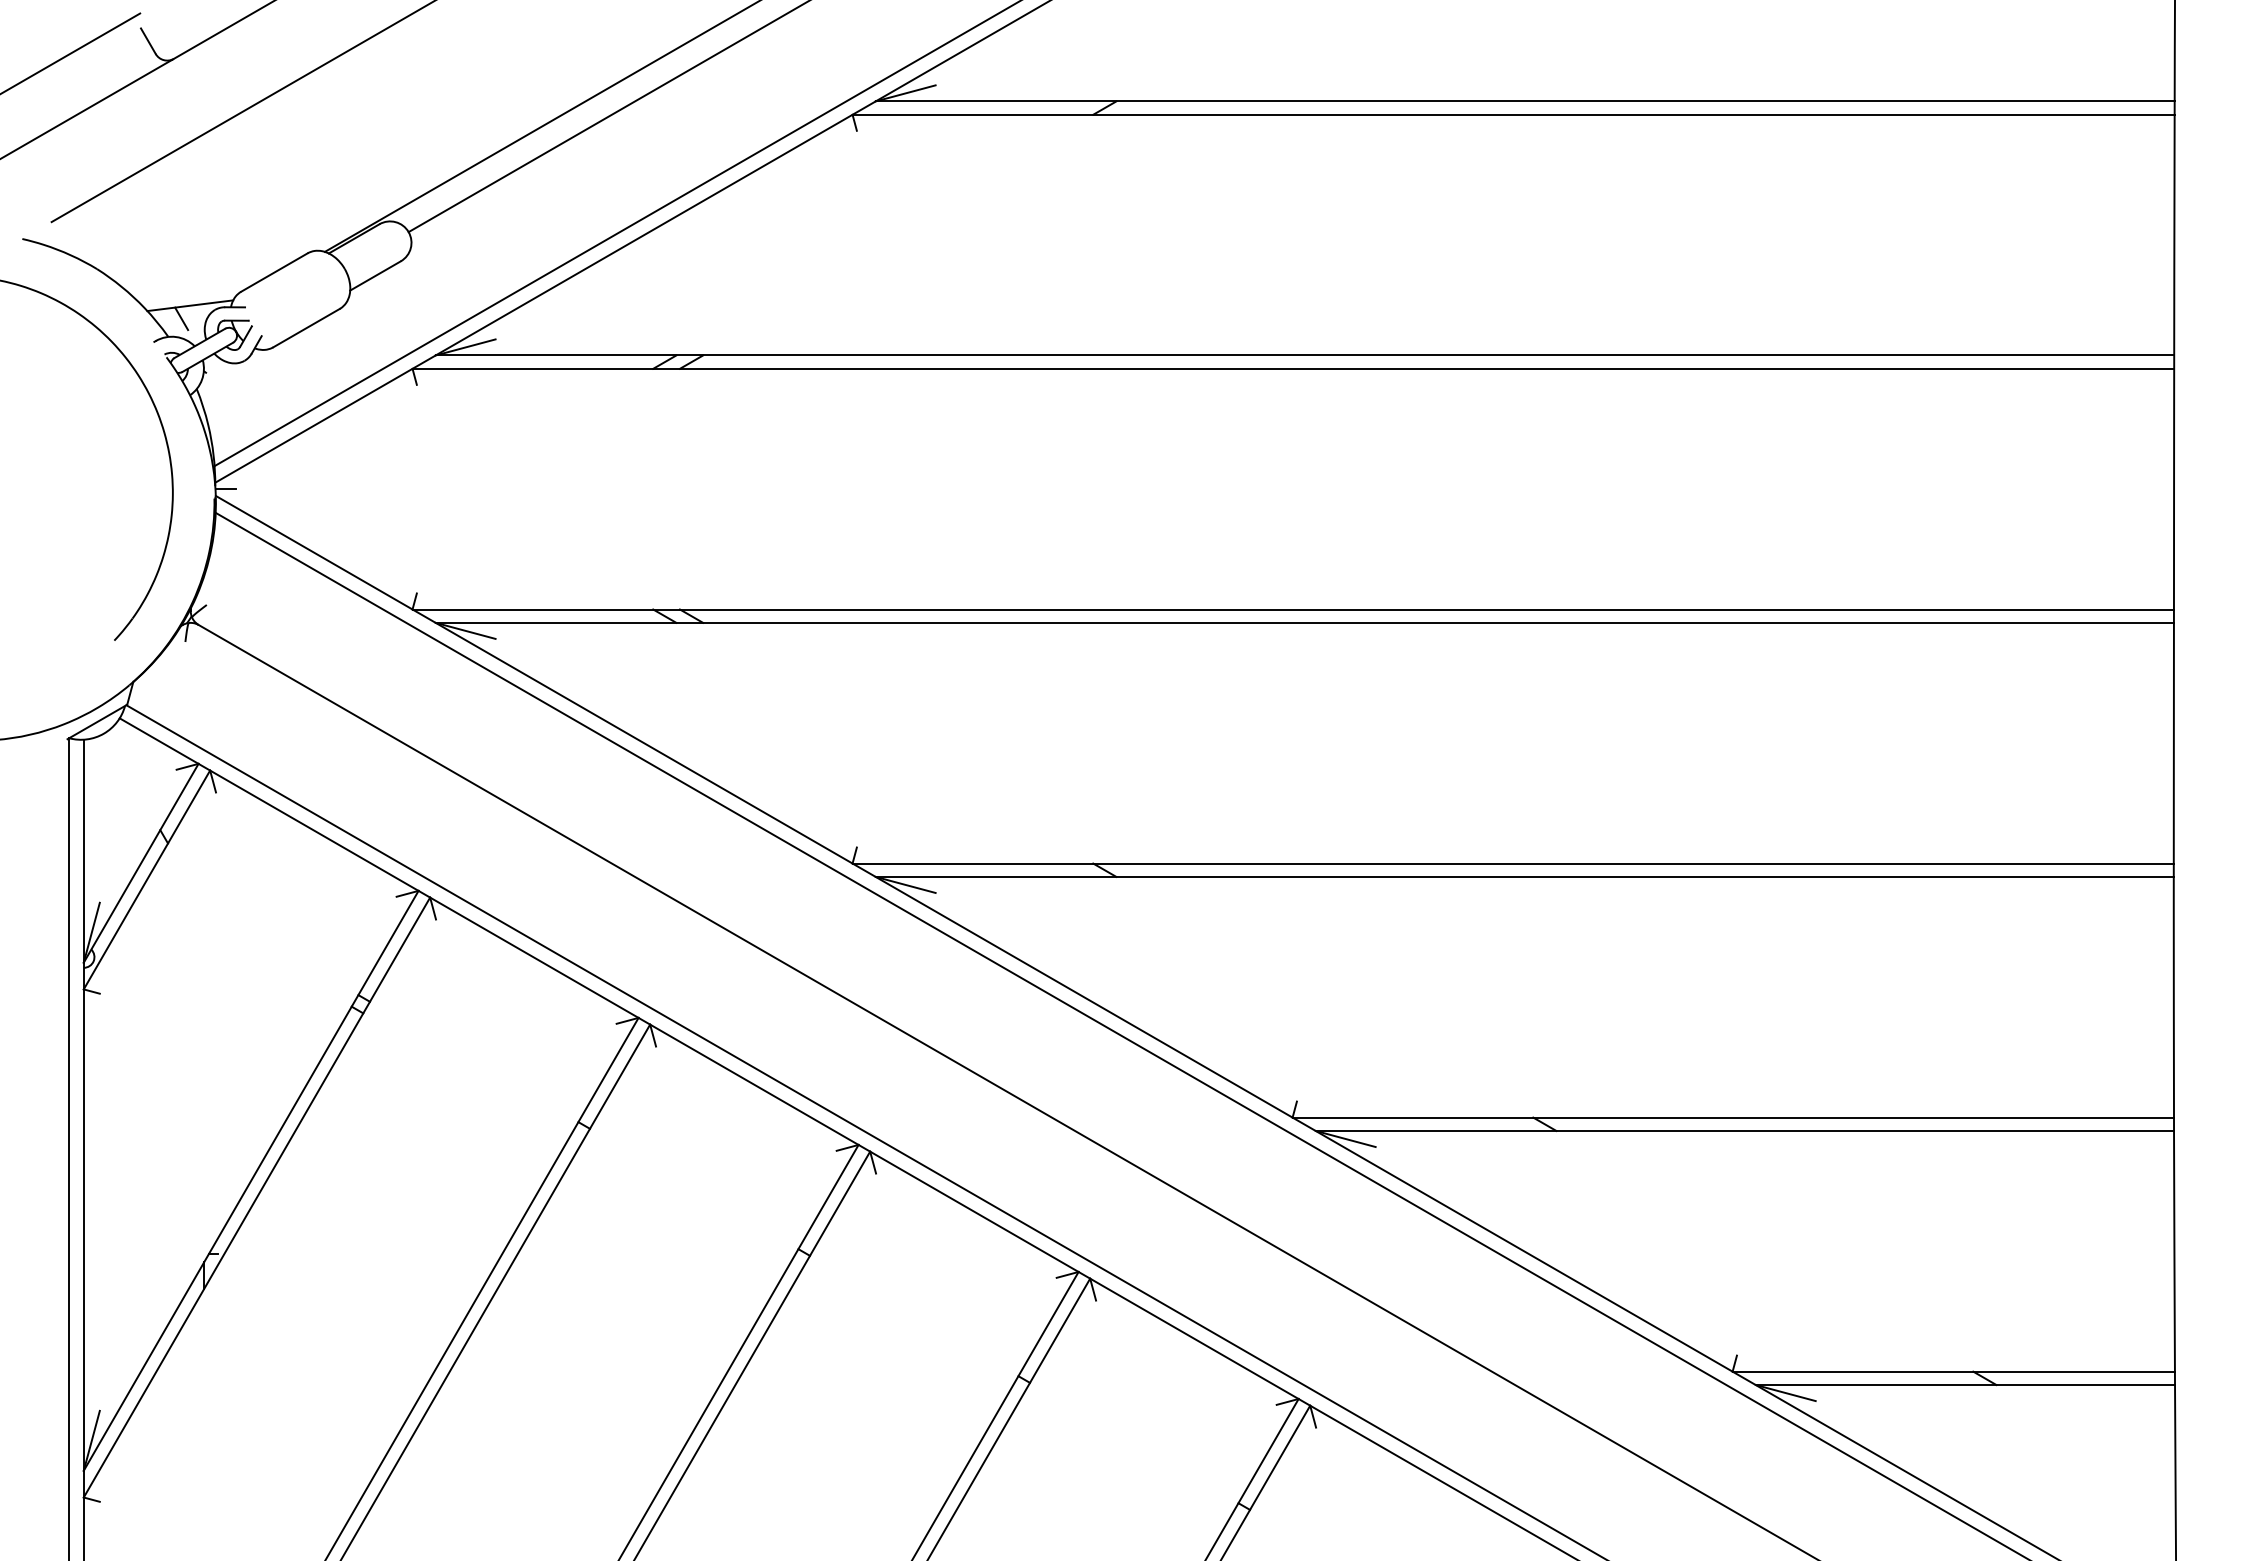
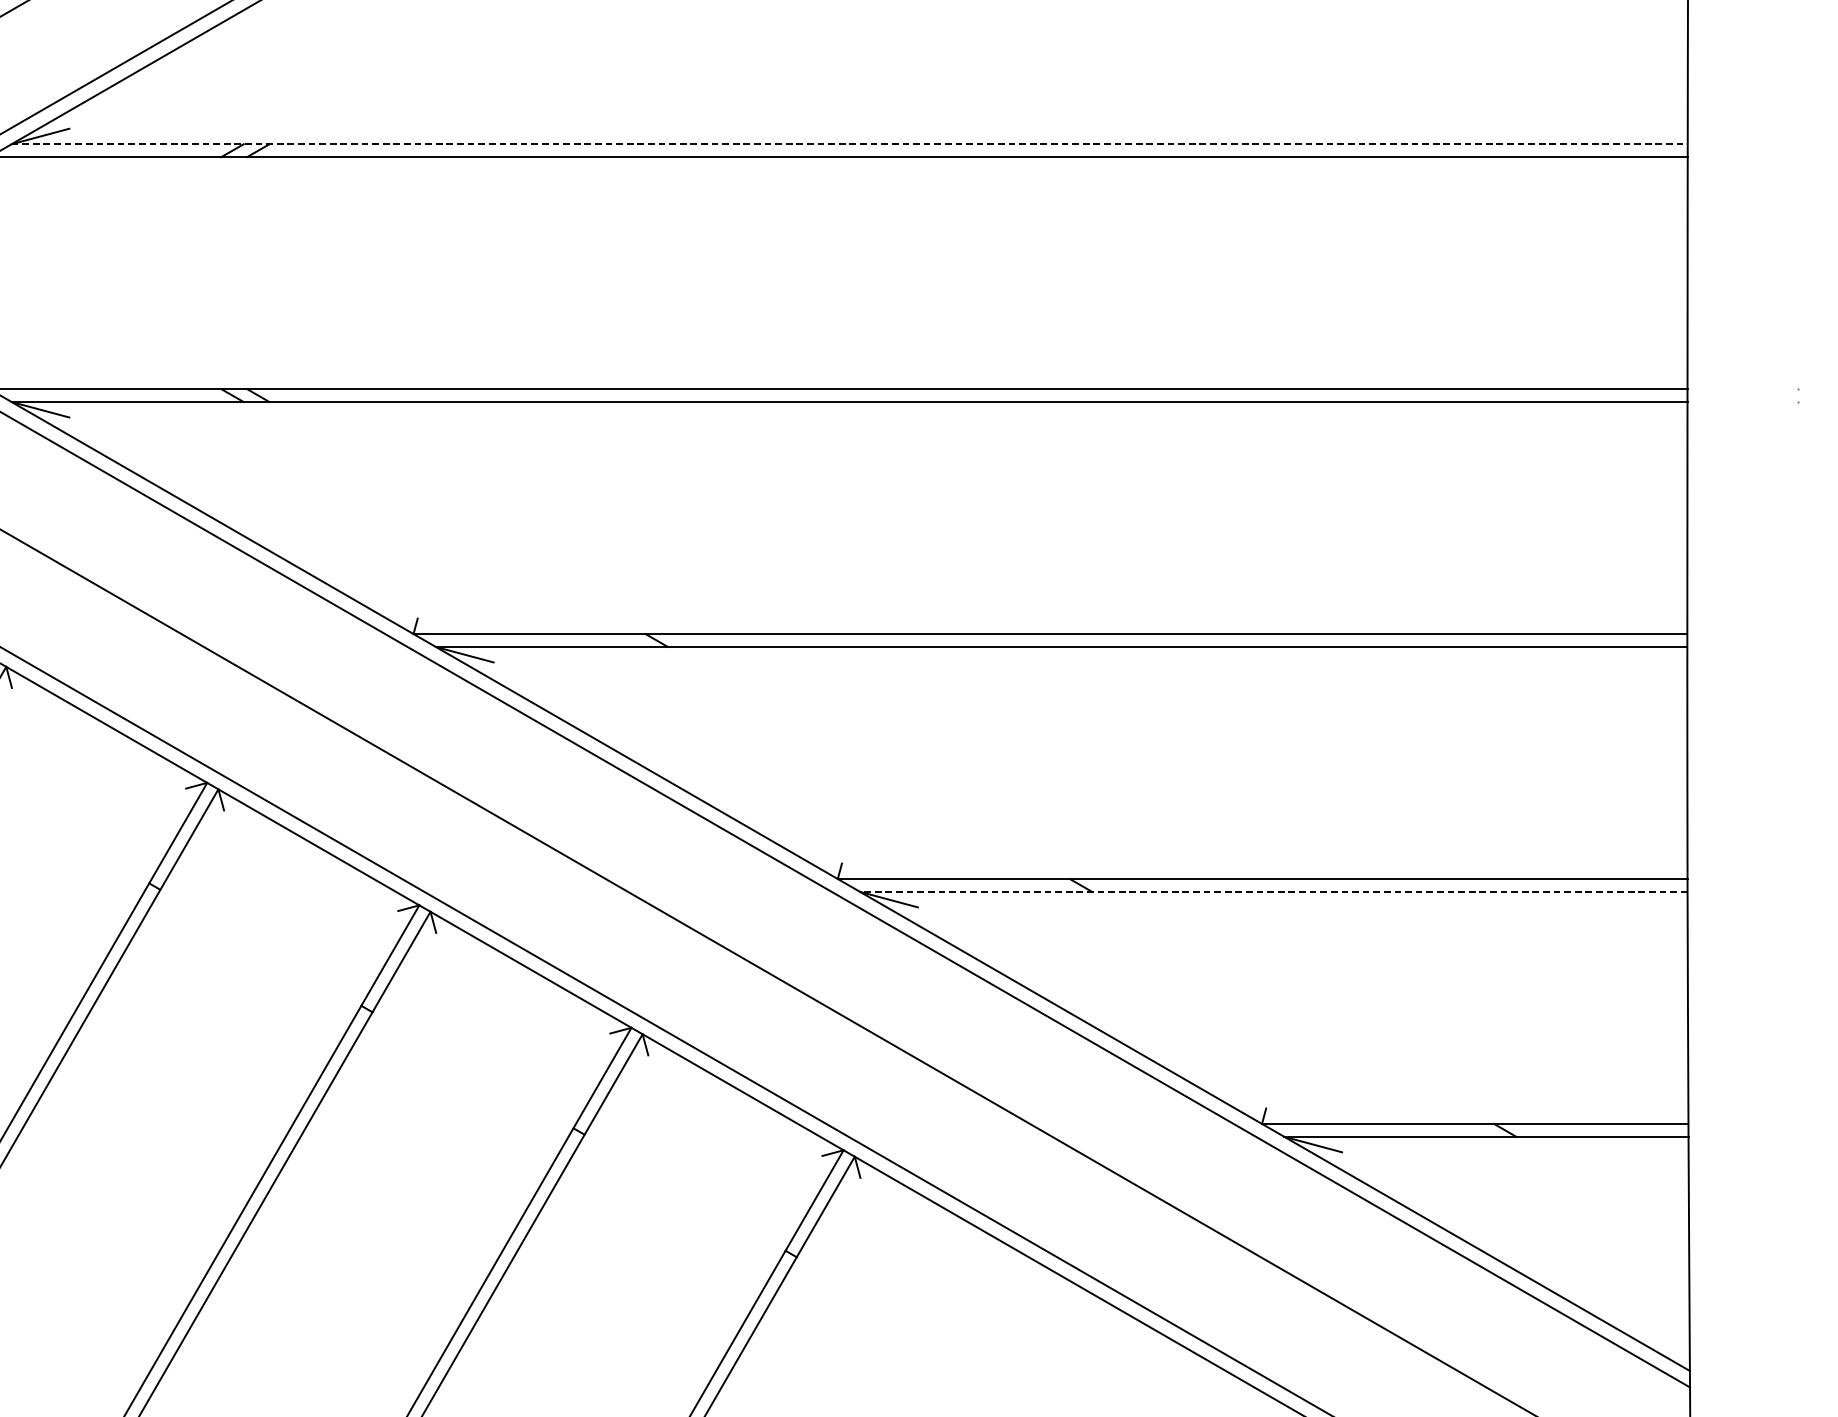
line: (1305, 355) -> (850, 144), solid -> dashed
line: (1744, 1130) -> (1273, 891), solid -> dashed

